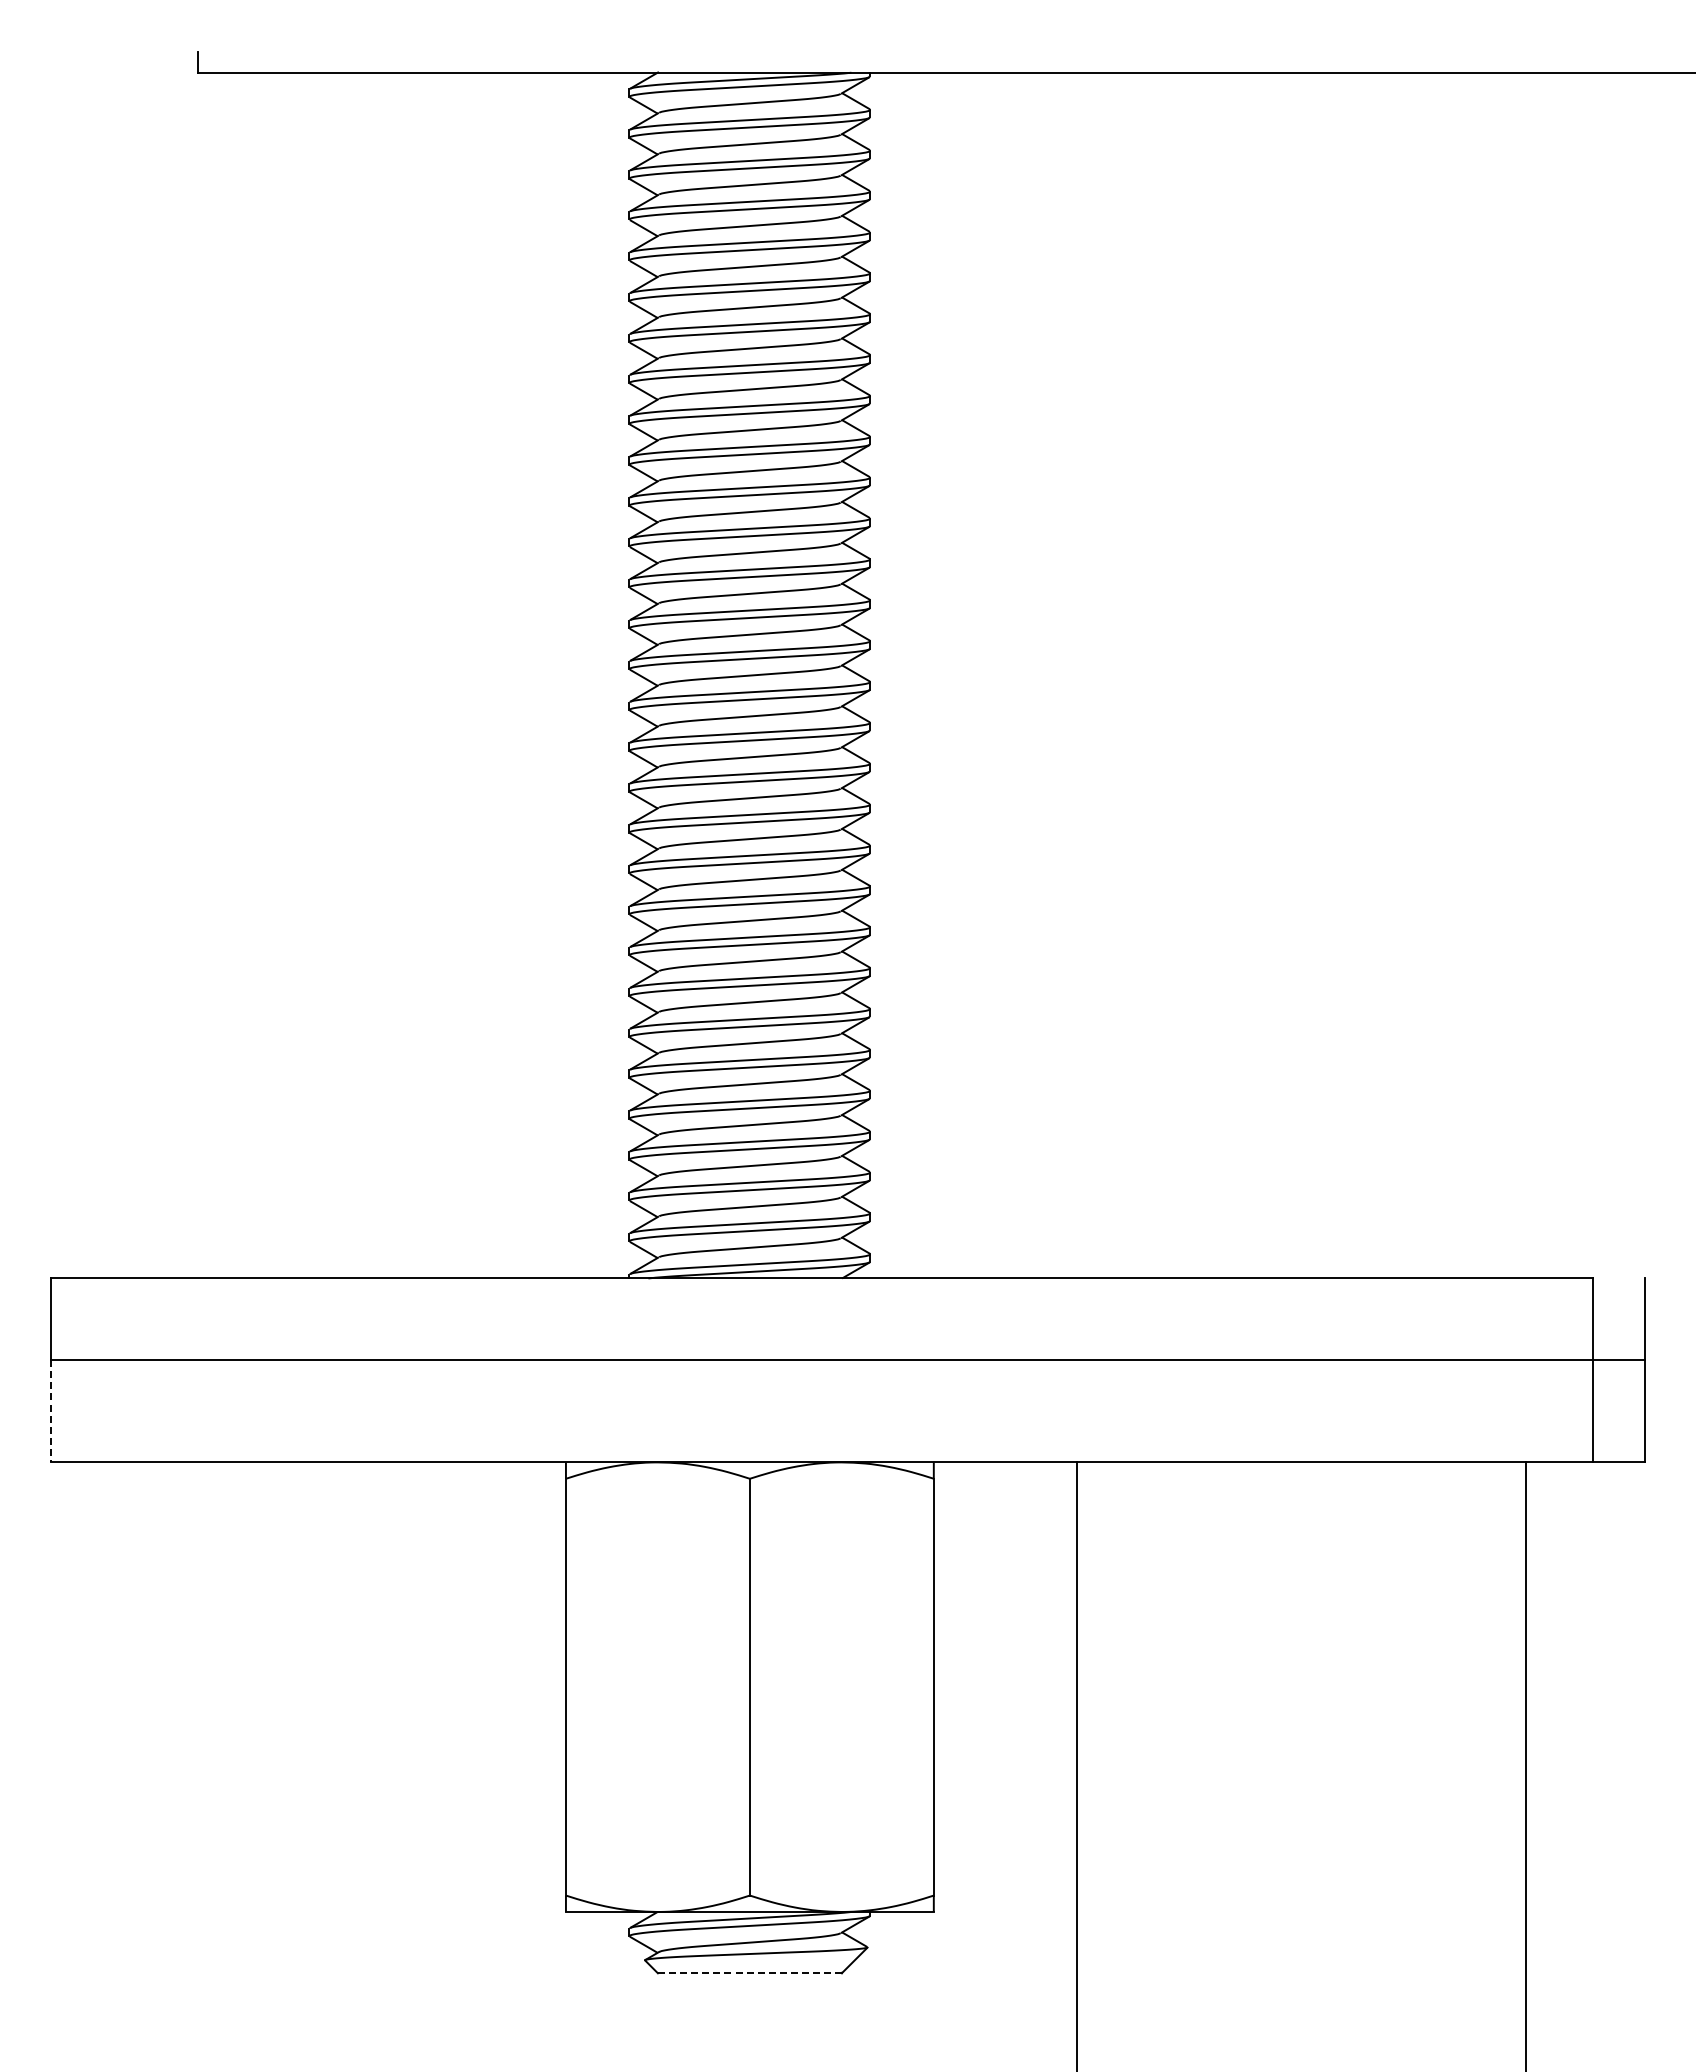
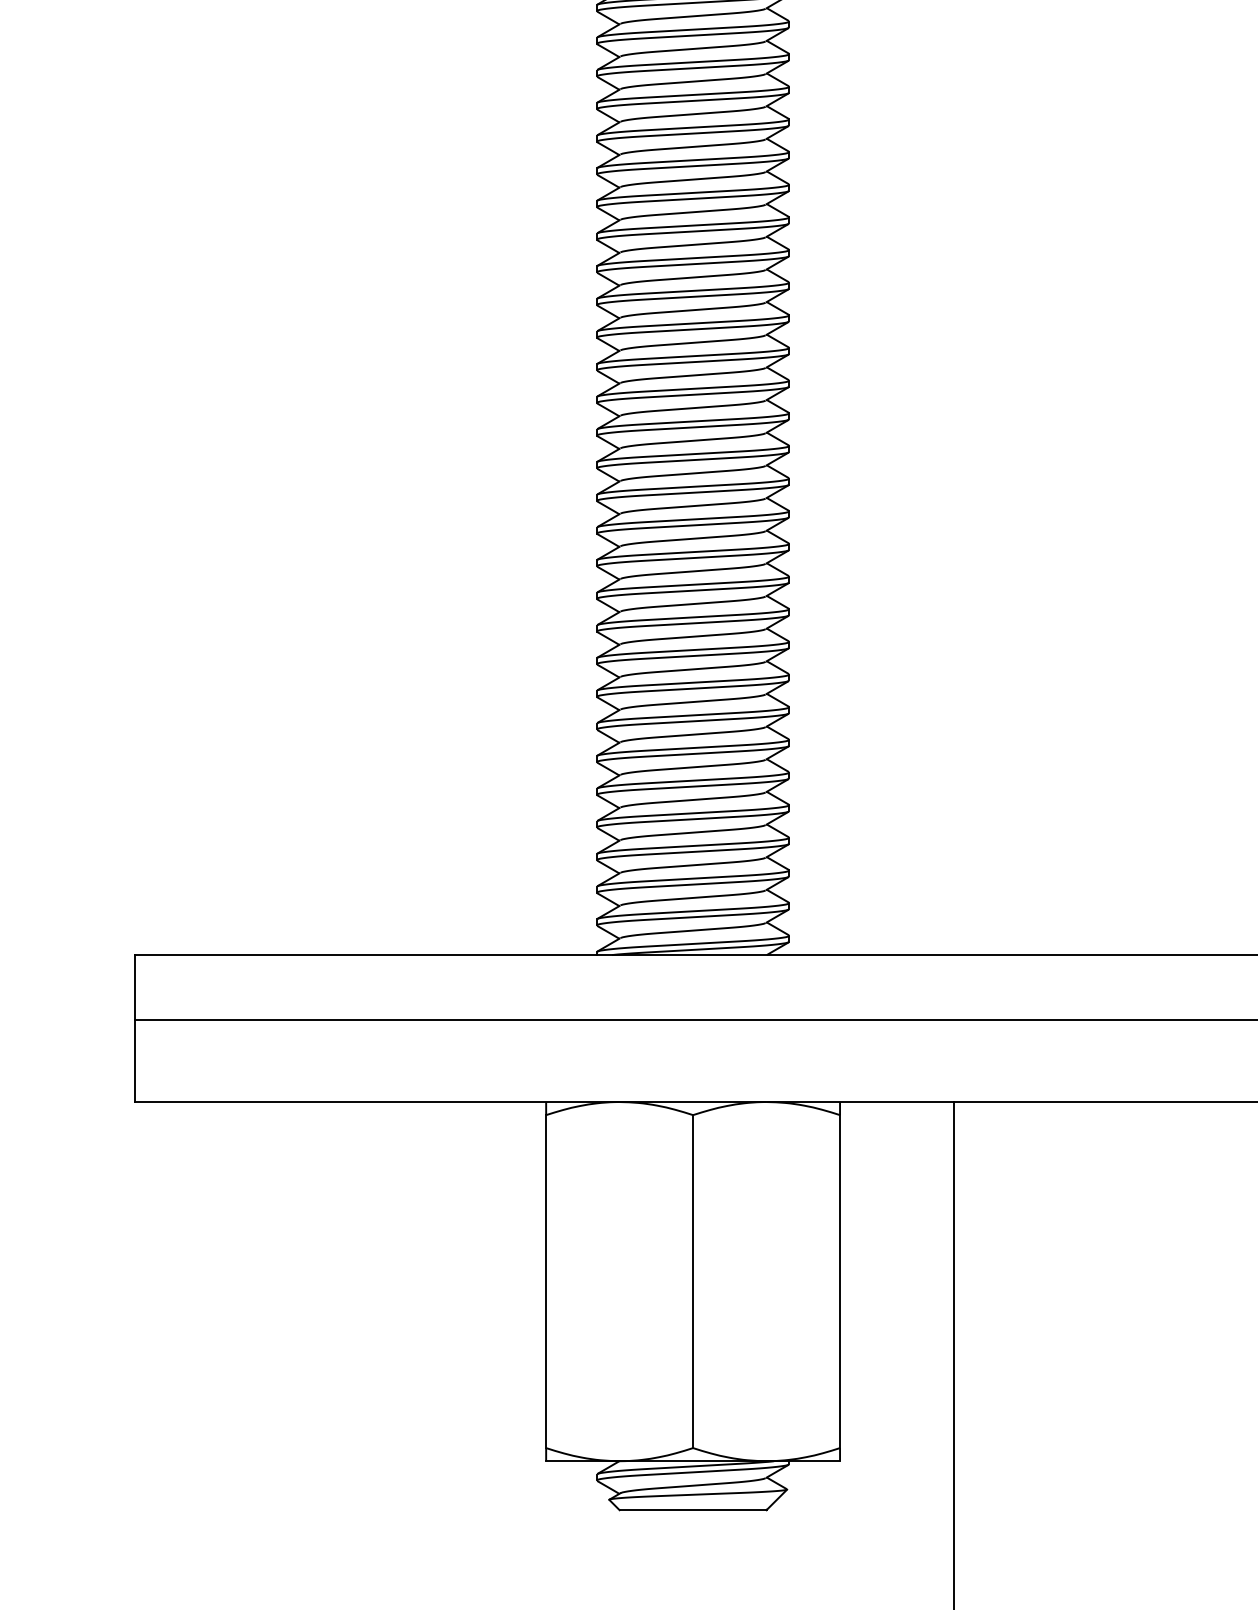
line: (50, 1411) -> (134, 1061), dashed -> solid
line: (749, 1973) -> (692, 1510), dashed -> solid

